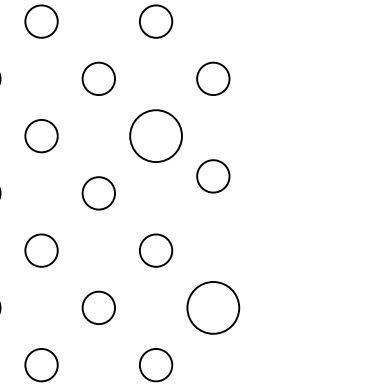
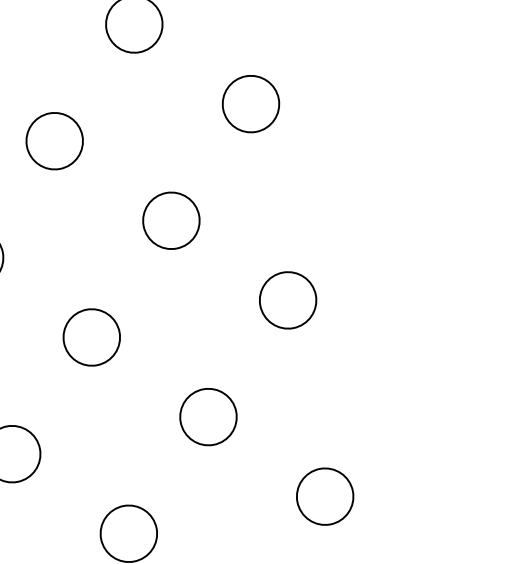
circle: (155, 135) -> (170, 219), size x0.62
circle: (213, 176) -> (288, 300), moved
circle: (213, 307) -> (325, 495), size x0.62

